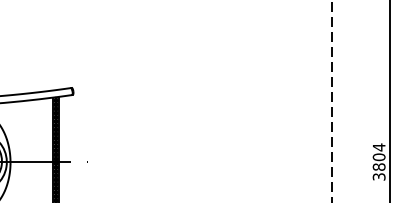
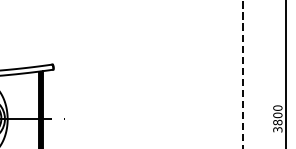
text: (378, 147) -> (277, 108), 3804 -> 3800

